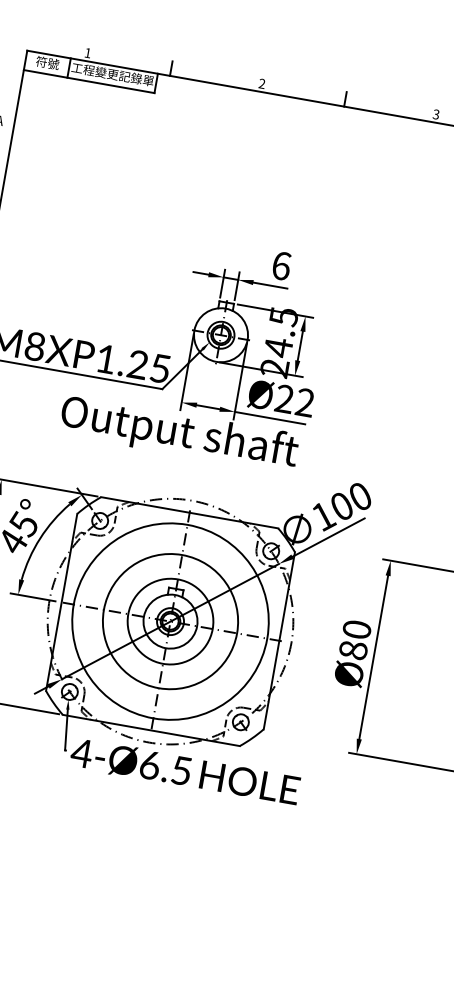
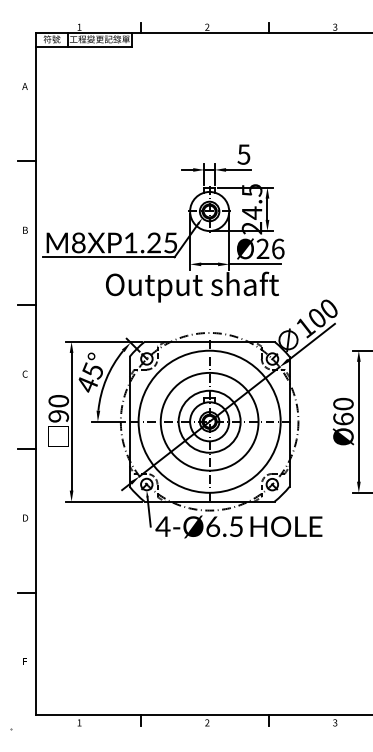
text: (280, 265) -> (243, 154), 6 -> 5
text: (304, 401) -> (277, 248), Ø22 -> Ø26
text: (353, 649) -> (343, 418), Ø80 -> Ø60

